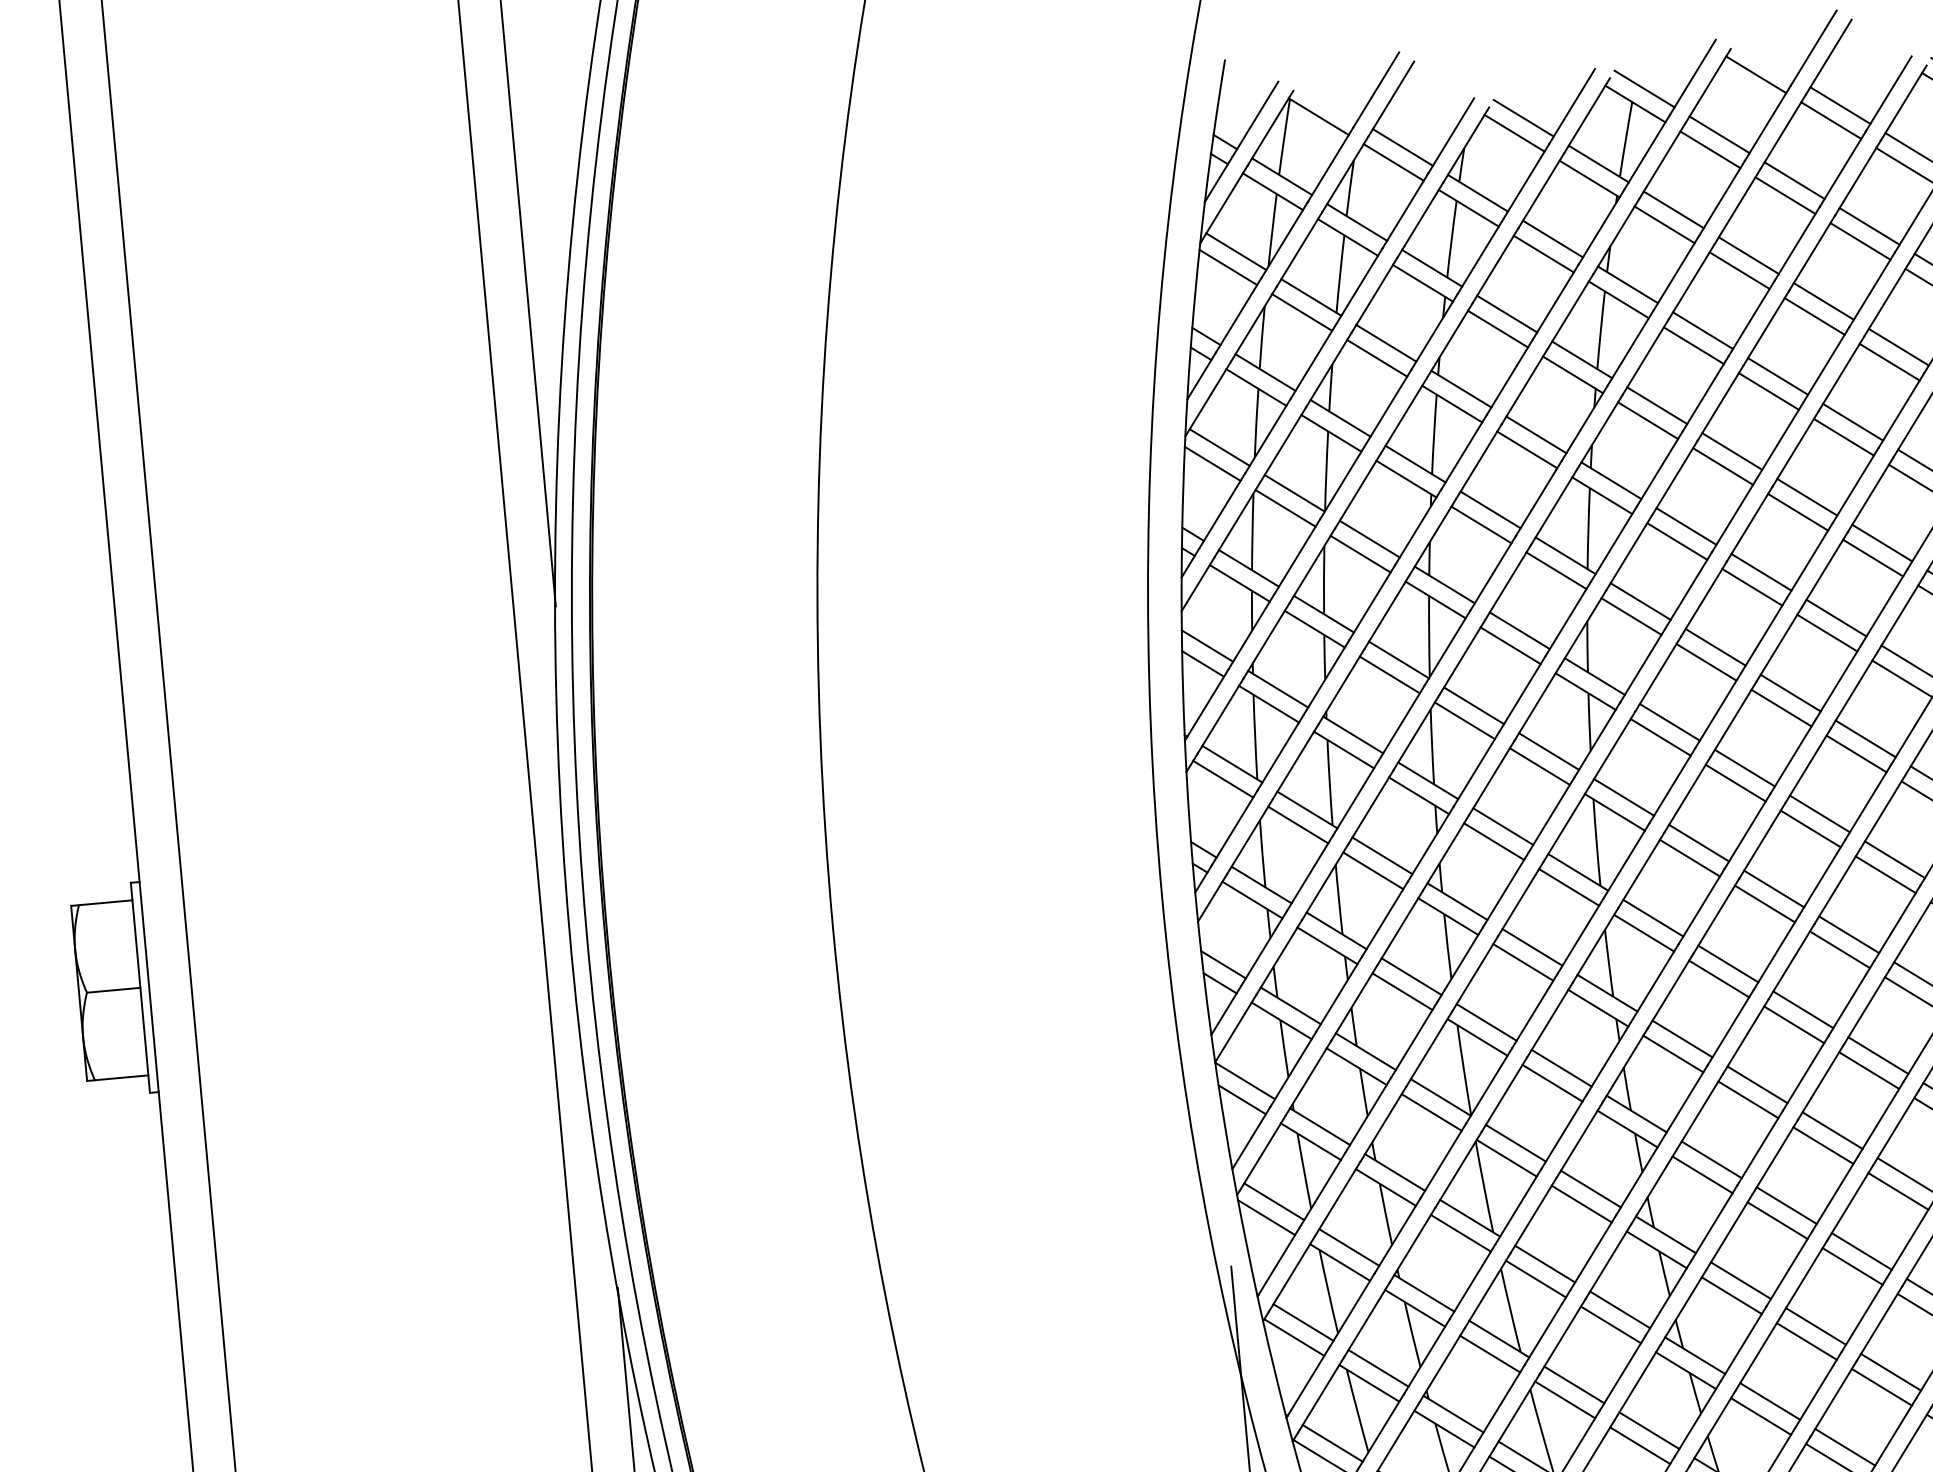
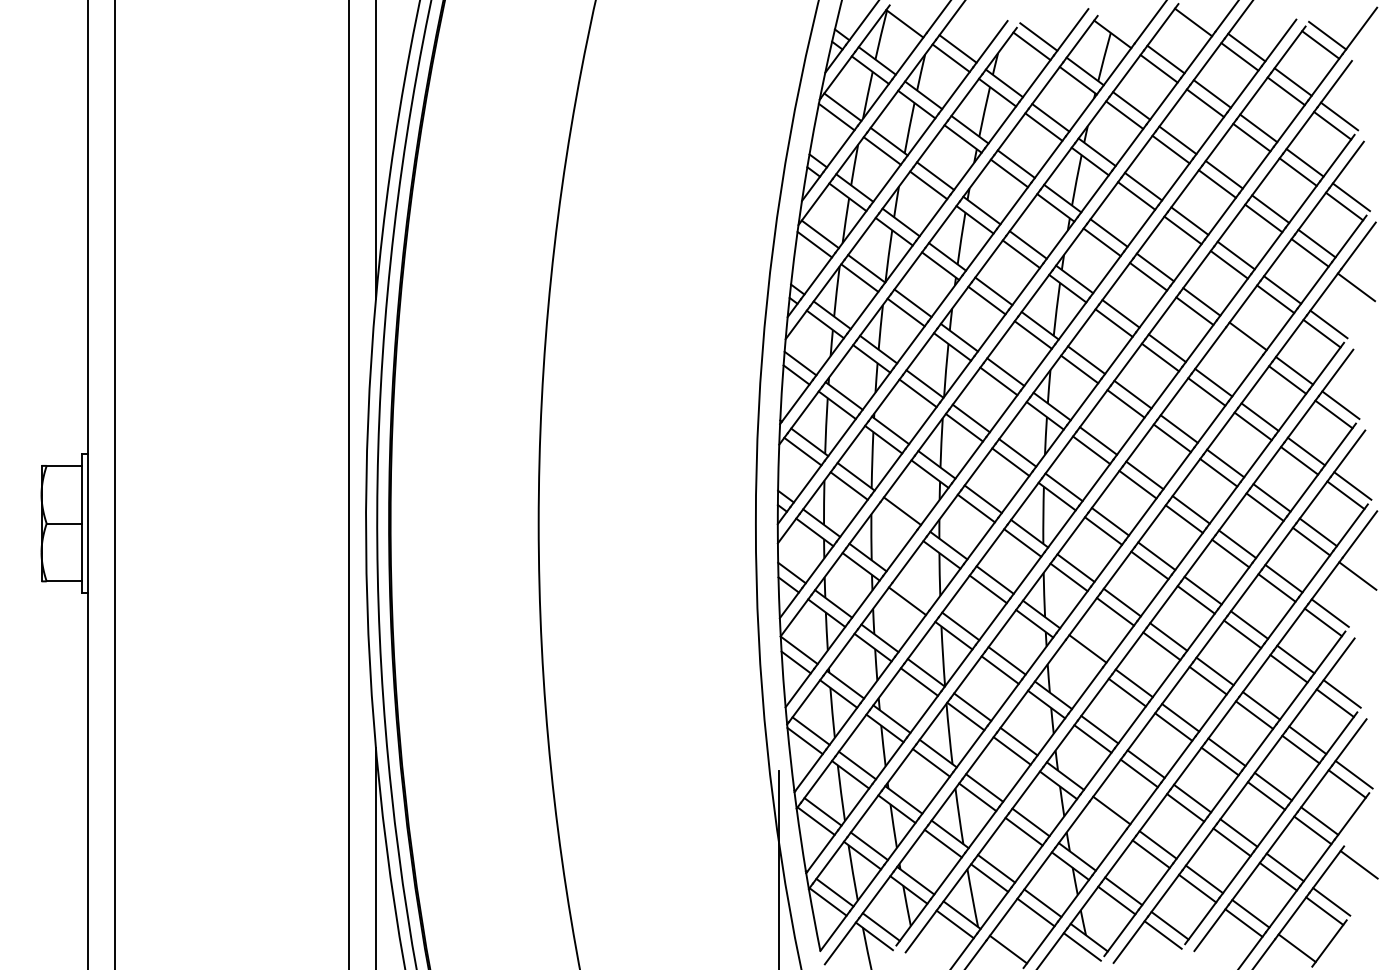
line: (1644, 88) -> (1119, 24), removed
line: (1871, 558) -> (1240, 345), removed
line: (1373, 870) -> (895, 520), removed
line: (1410, 976) -> (913, 591), removed
line: (1672, 1053) -> (1080, 657), removed
line: (1731, 1295) -> (1104, 819), removed

